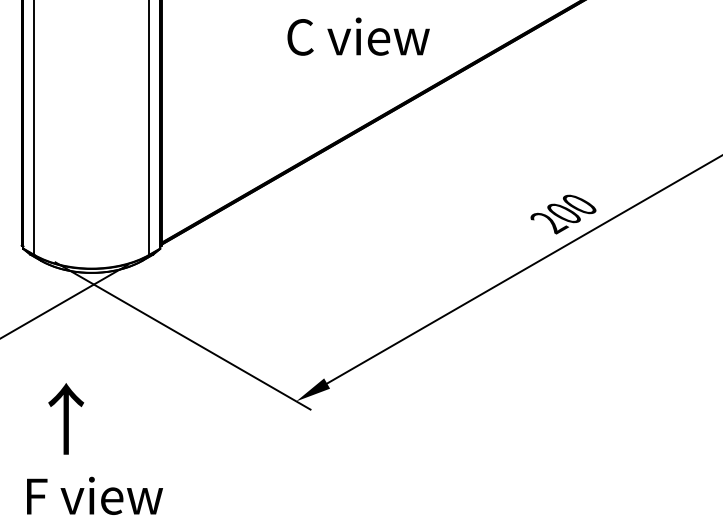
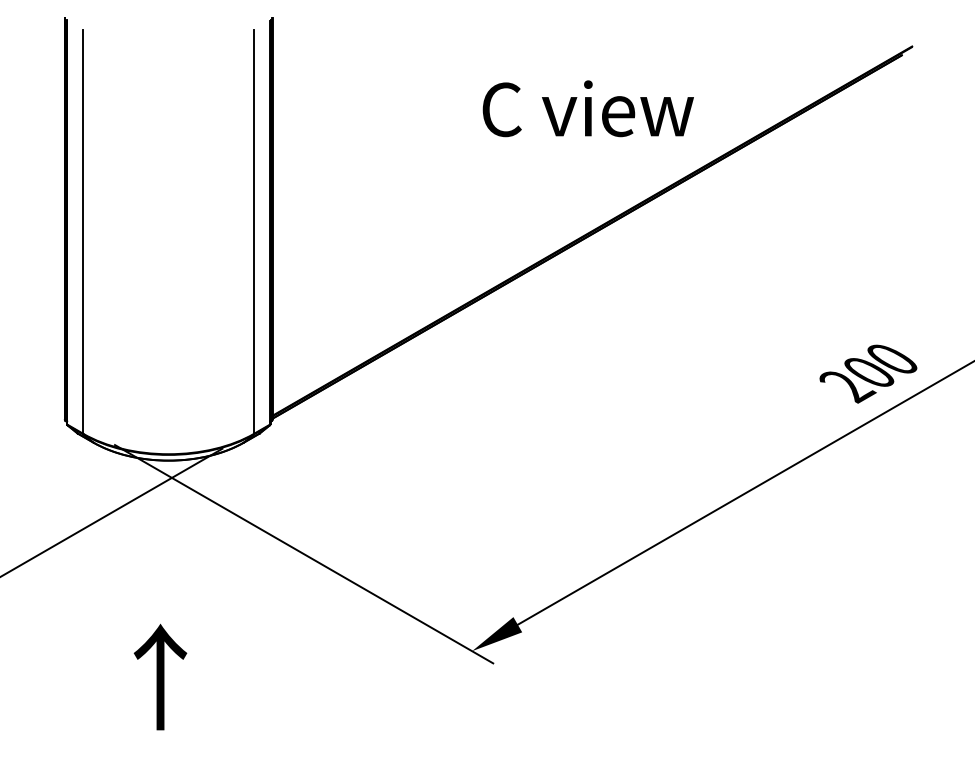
text: (358, 36) -> (588, 108), moved
text: (66, 418) -> (160, 676), moved

